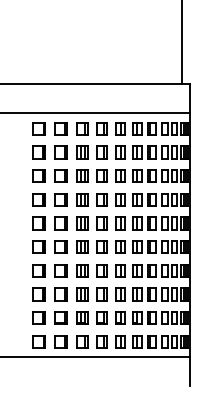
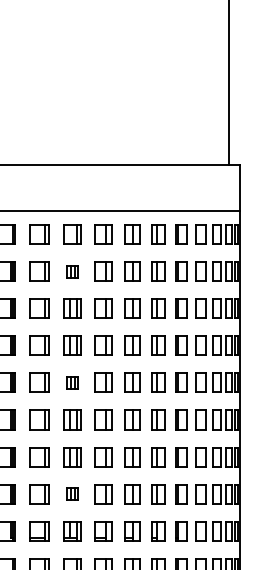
part: (82, 152) -> (72, 271), size x0.6
part: (82, 223) -> (72, 382), size x0.6
part: (82, 294) -> (72, 493), size x0.6

